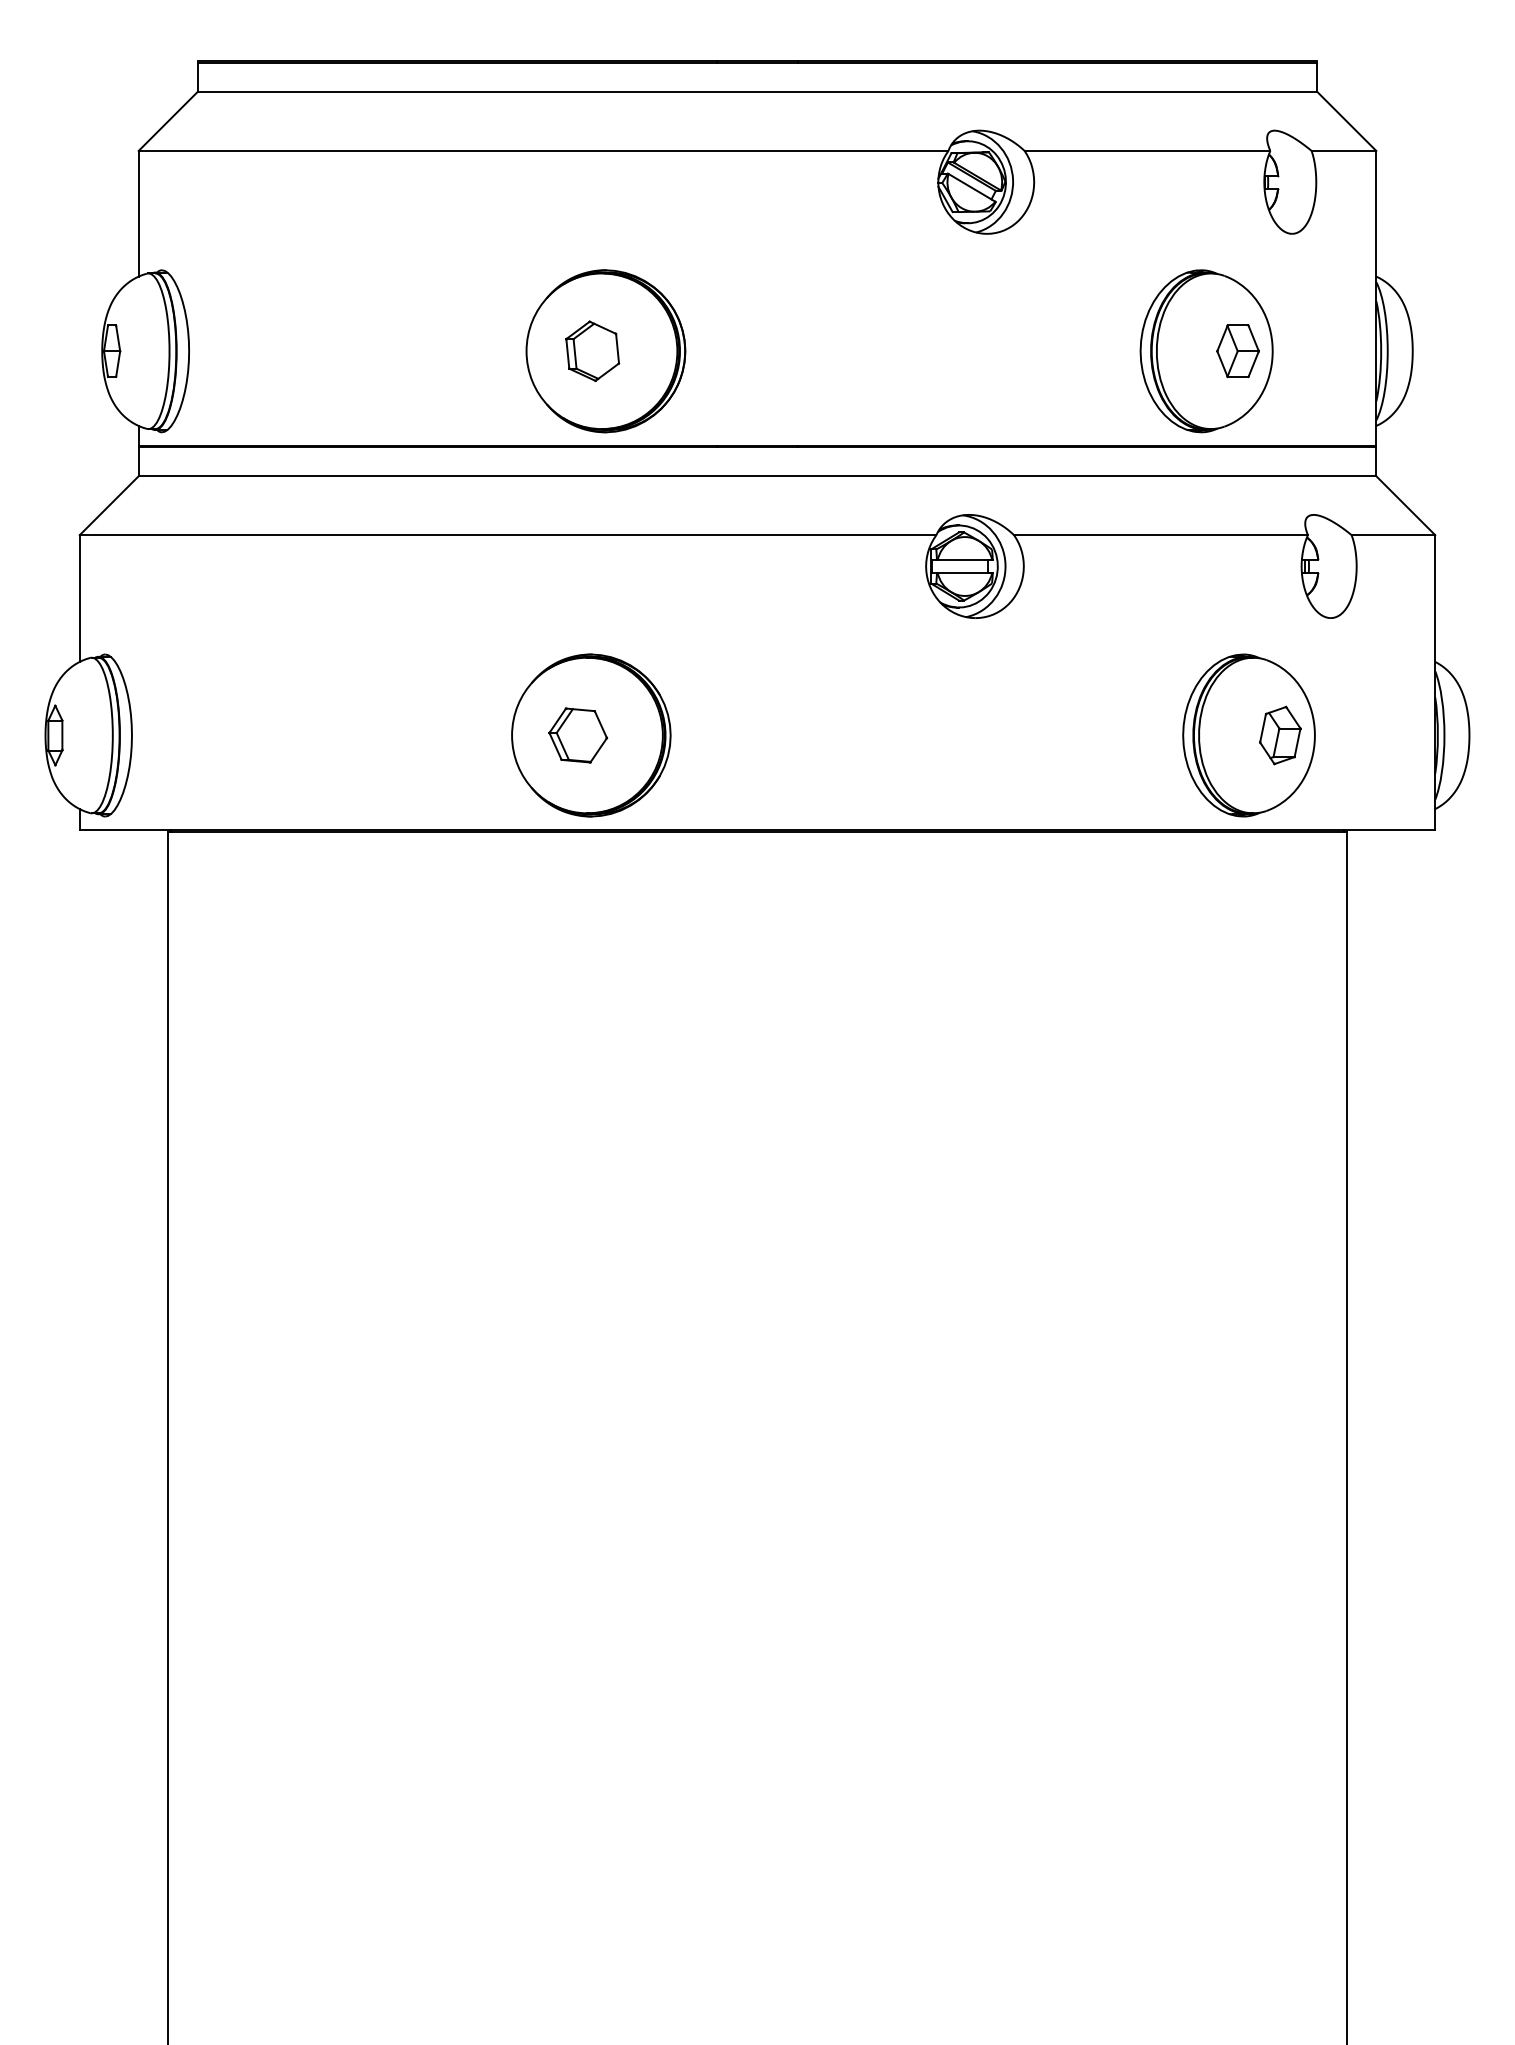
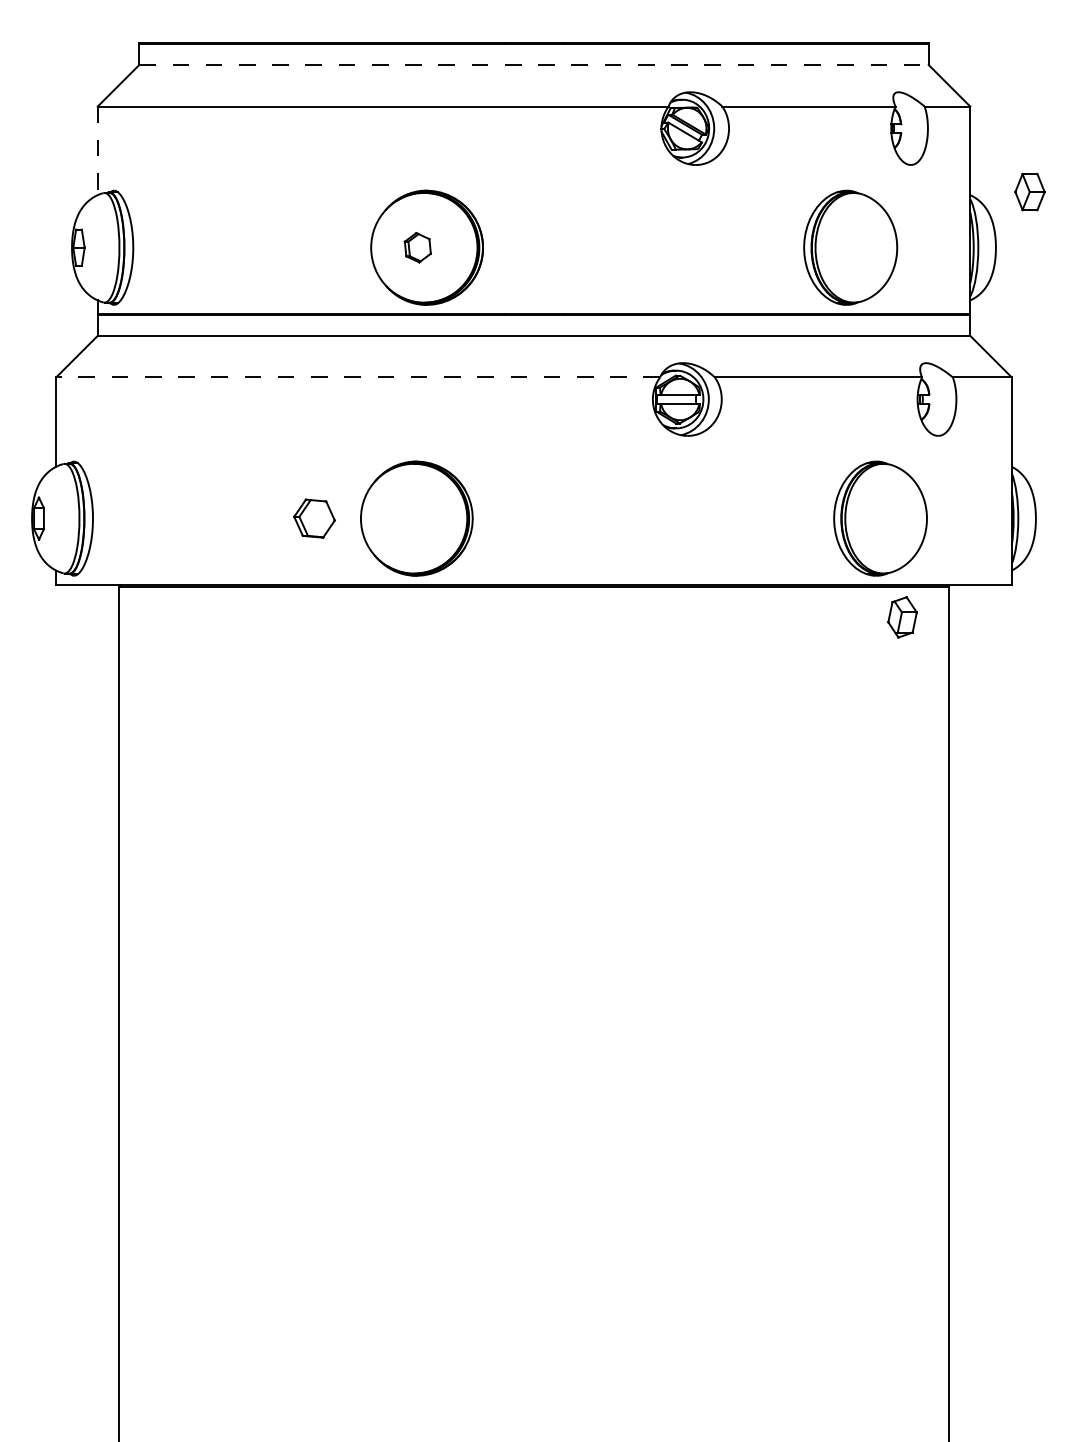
line: (757, 91) -> (534, 64), solid -> dashed
line: (138, 213) -> (97, 150), solid -> dashed
part: (592, 350) -> (417, 247), size x0.7
part: (1237, 351) -> (1029, 192), moved
line: (507, 535) -> (357, 377), solid -> dashed
part: (578, 735) -> (314, 518), moved
part: (1280, 735) -> (902, 617), moved

